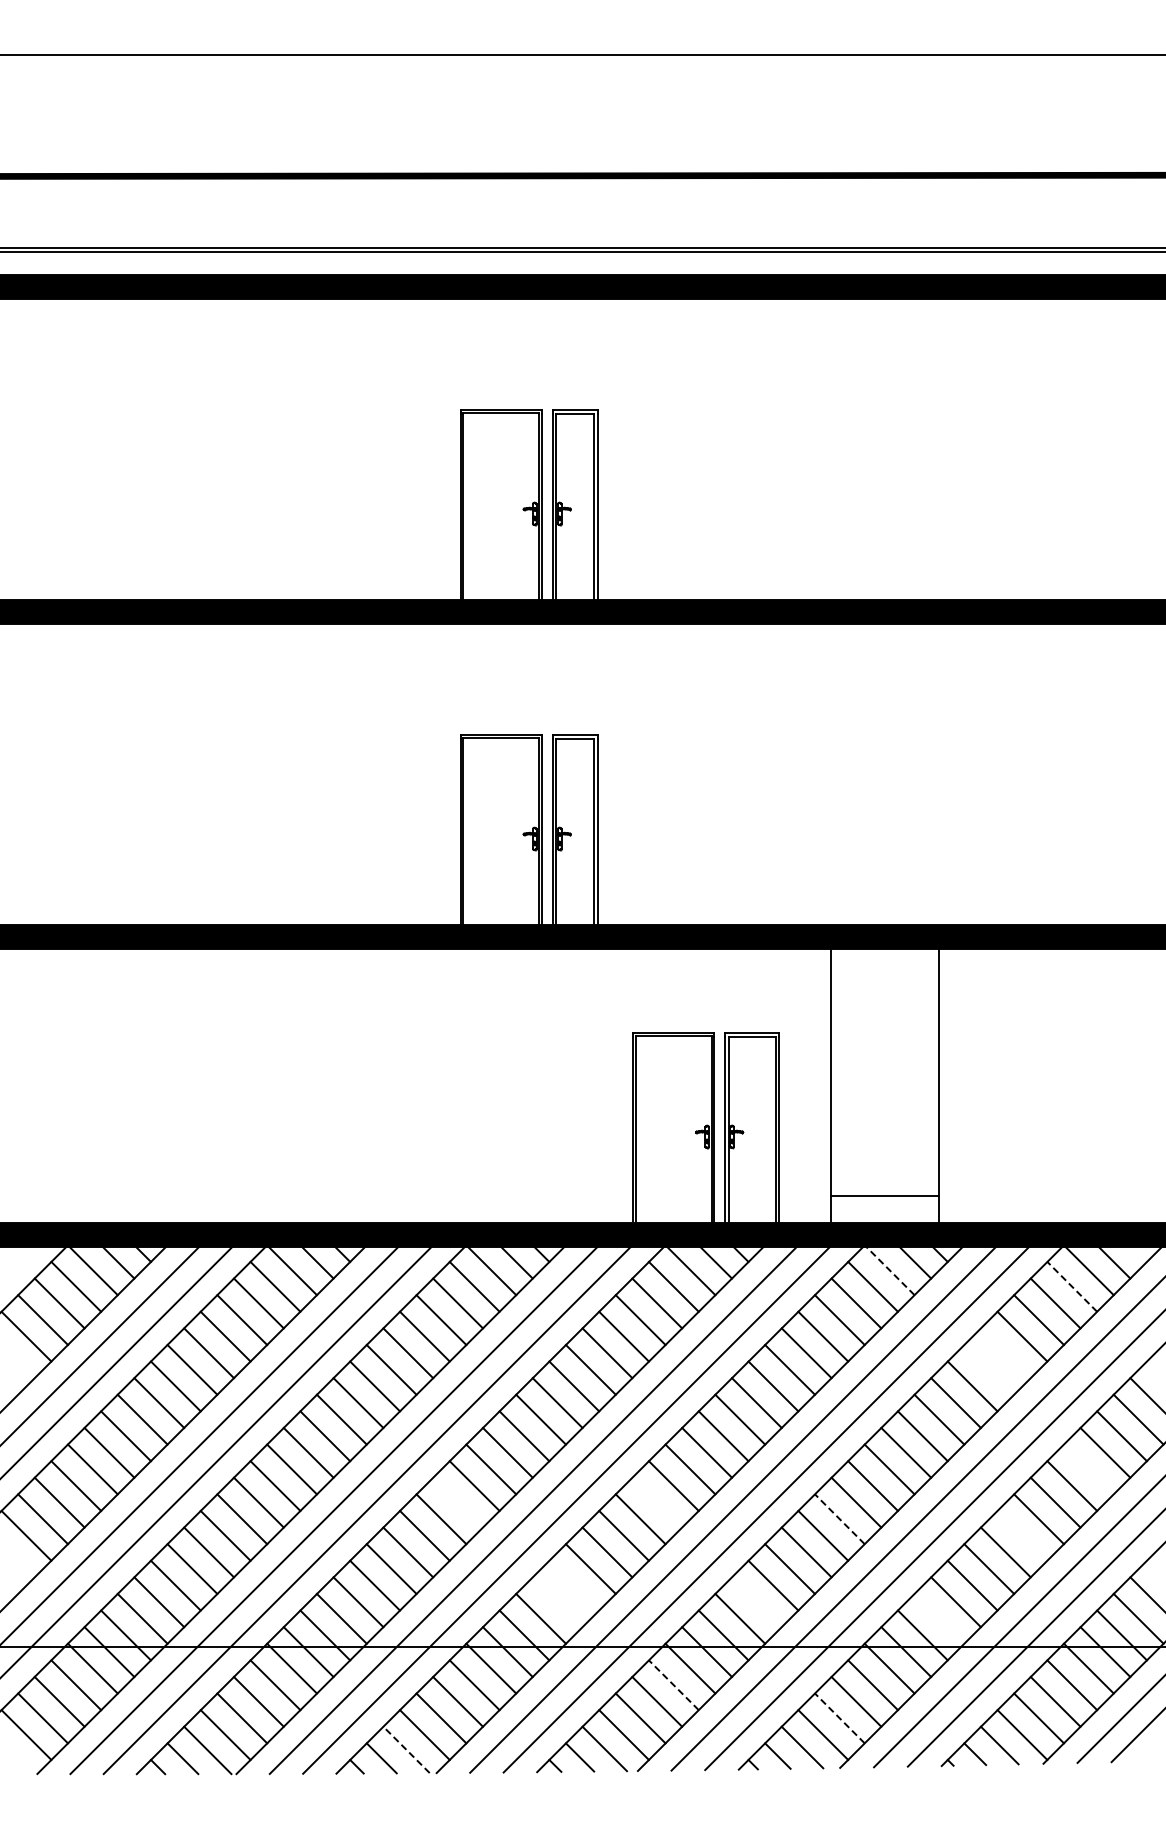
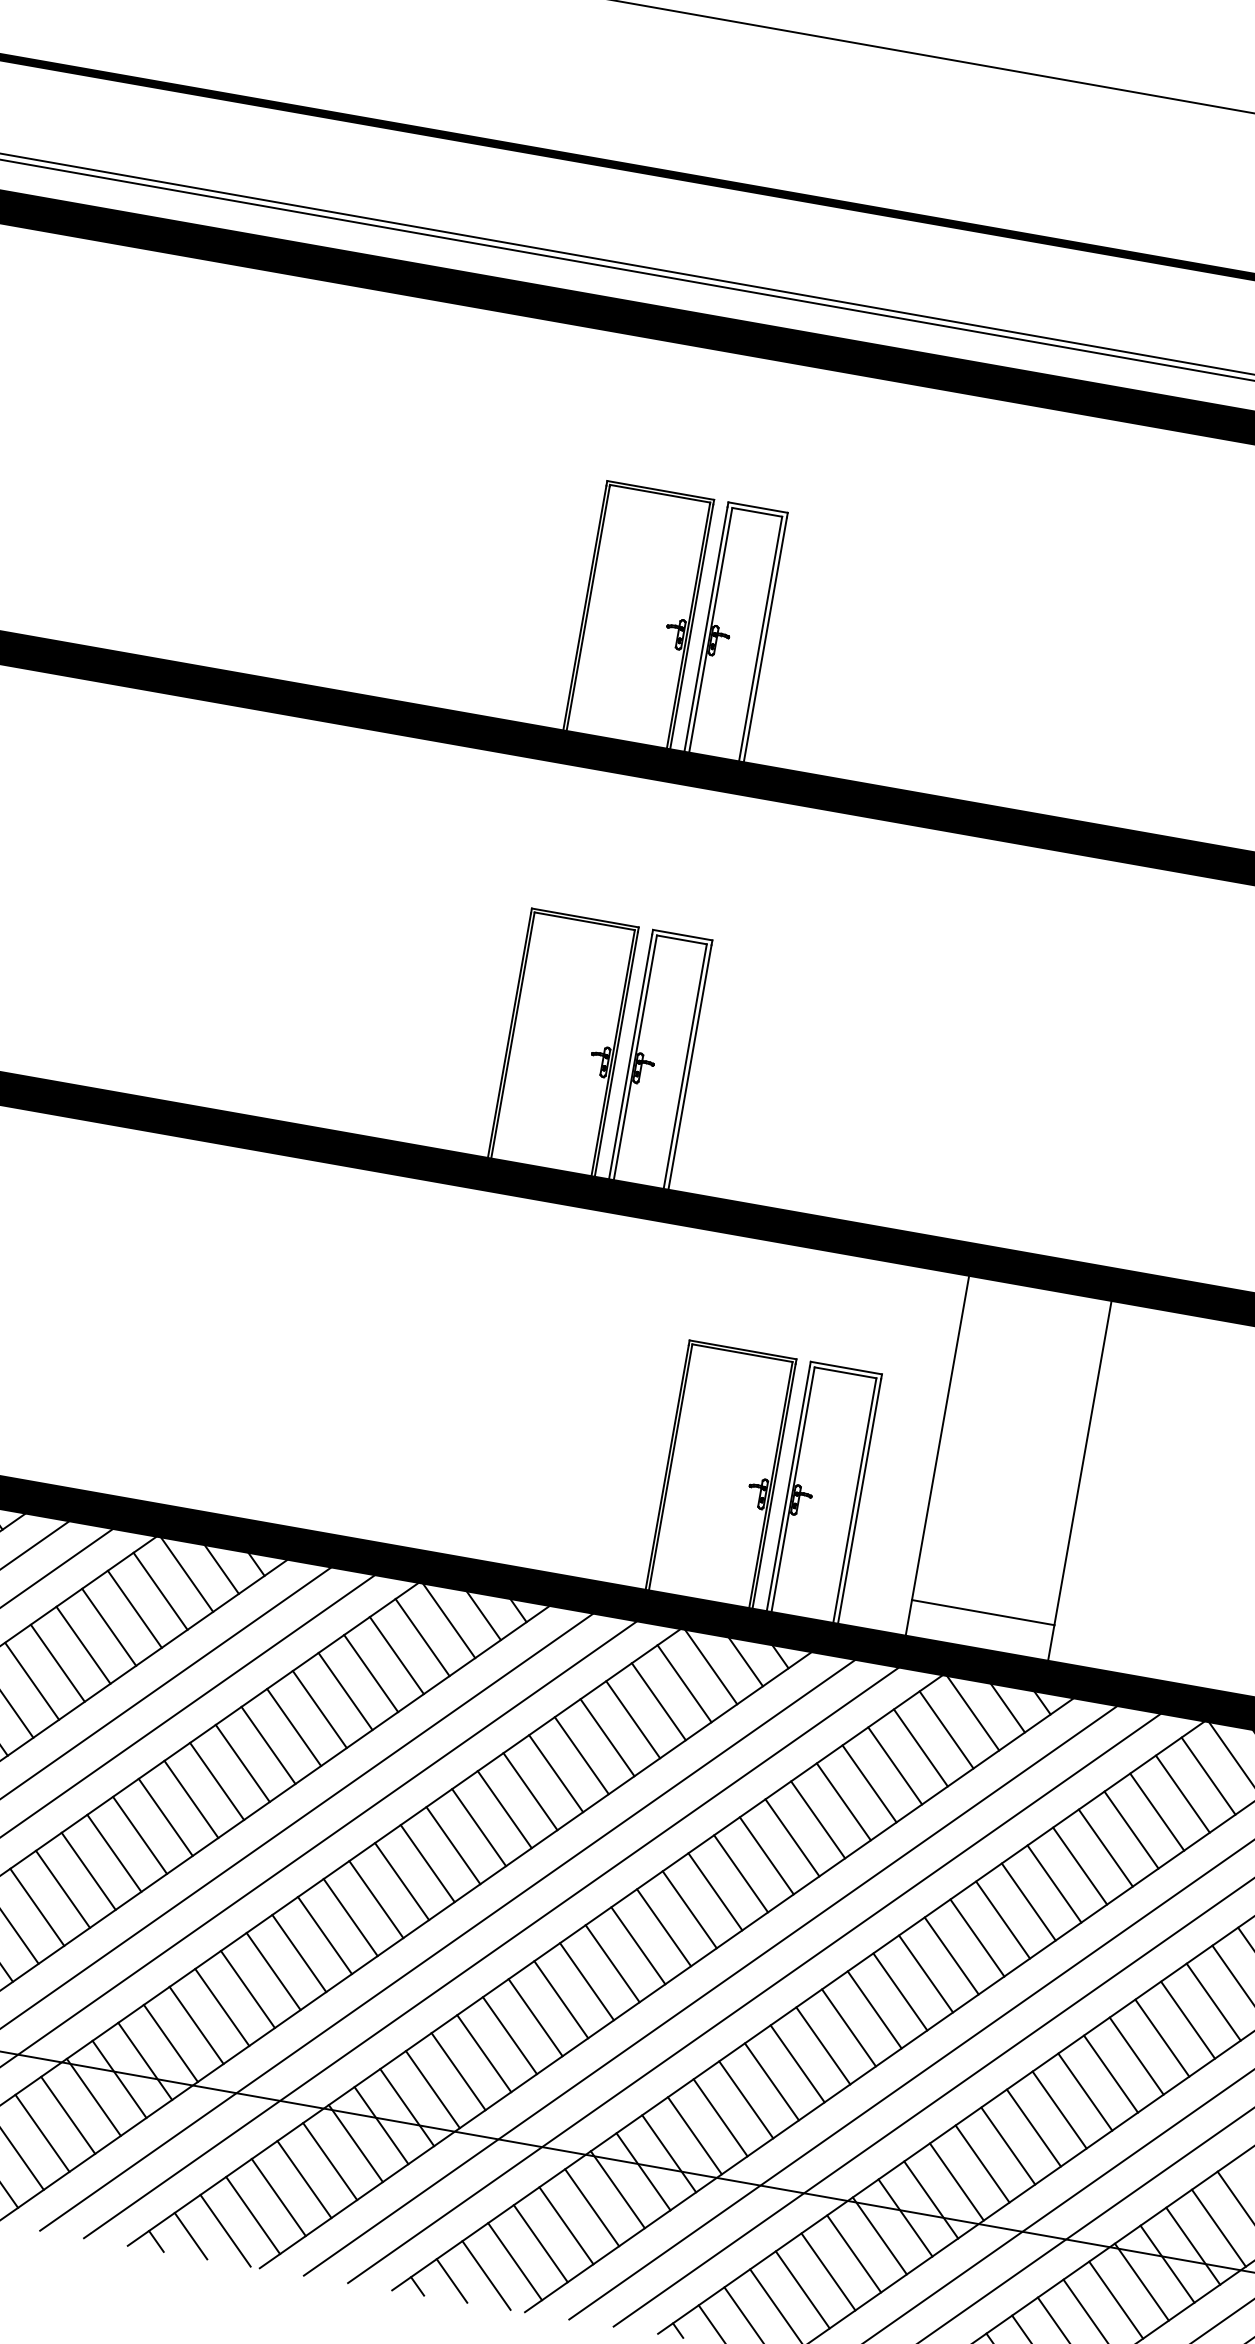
line: (890, 1270) -> (973, 1712), dashed -> solid
line: (1071, 1286) -> (1207, 1775), dashed -> solid
line: (1005, 1353) -> (1105, 1848), added
line: (989, 1369) -> (1080, 1865), added
line: (1088, 1469) -> (1187, 2020), added
line: (457, 1502) -> (349, 1917), added
line: (657, 1502) -> (613, 1963), added
line: (839, 1518) -> (848, 2026), dashed -> solid
line: (1022, 1535) -> (1085, 2091), added
line: (574, 1585) -> (484, 2053), added
line: (557, 1602) -> (458, 2071), added
line: (756, 1602) -> (720, 2118), added
line: (939, 1618) -> (957, 2181), added
line: (673, 1684) -> (591, 2206), dashed -> solid
line: (839, 1718) -> (802, 2289), dashed -> solid
line: (406, 1749) -> (225, 2230), dashed -> solid

